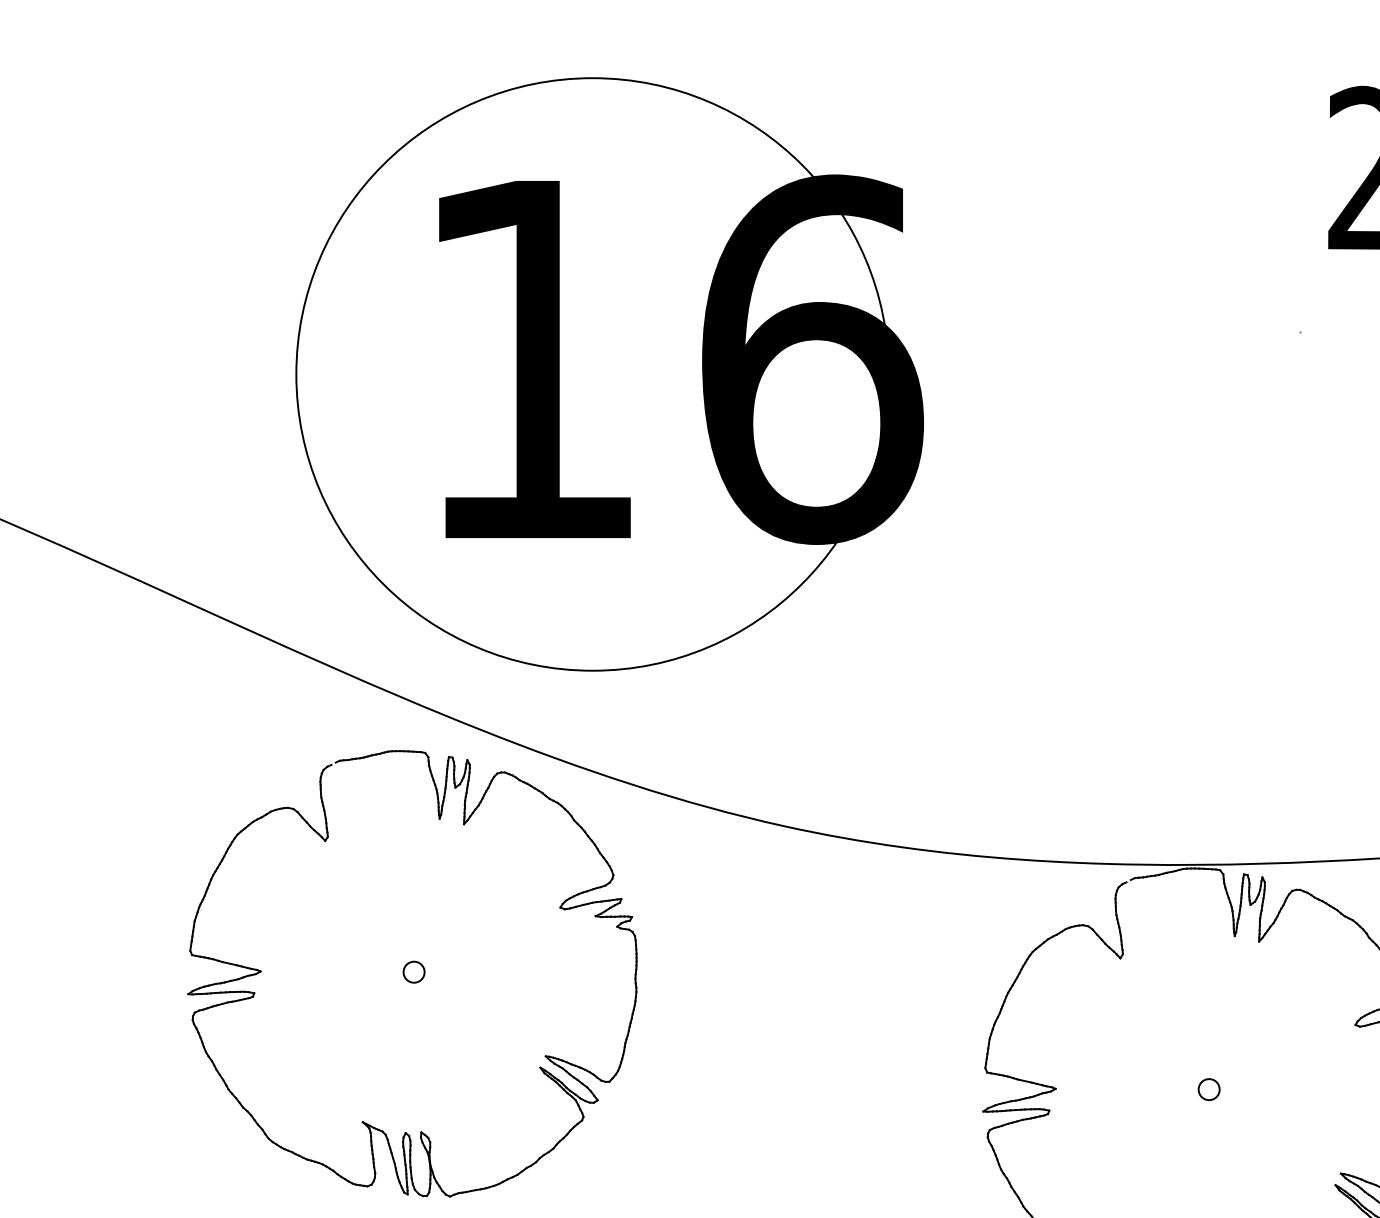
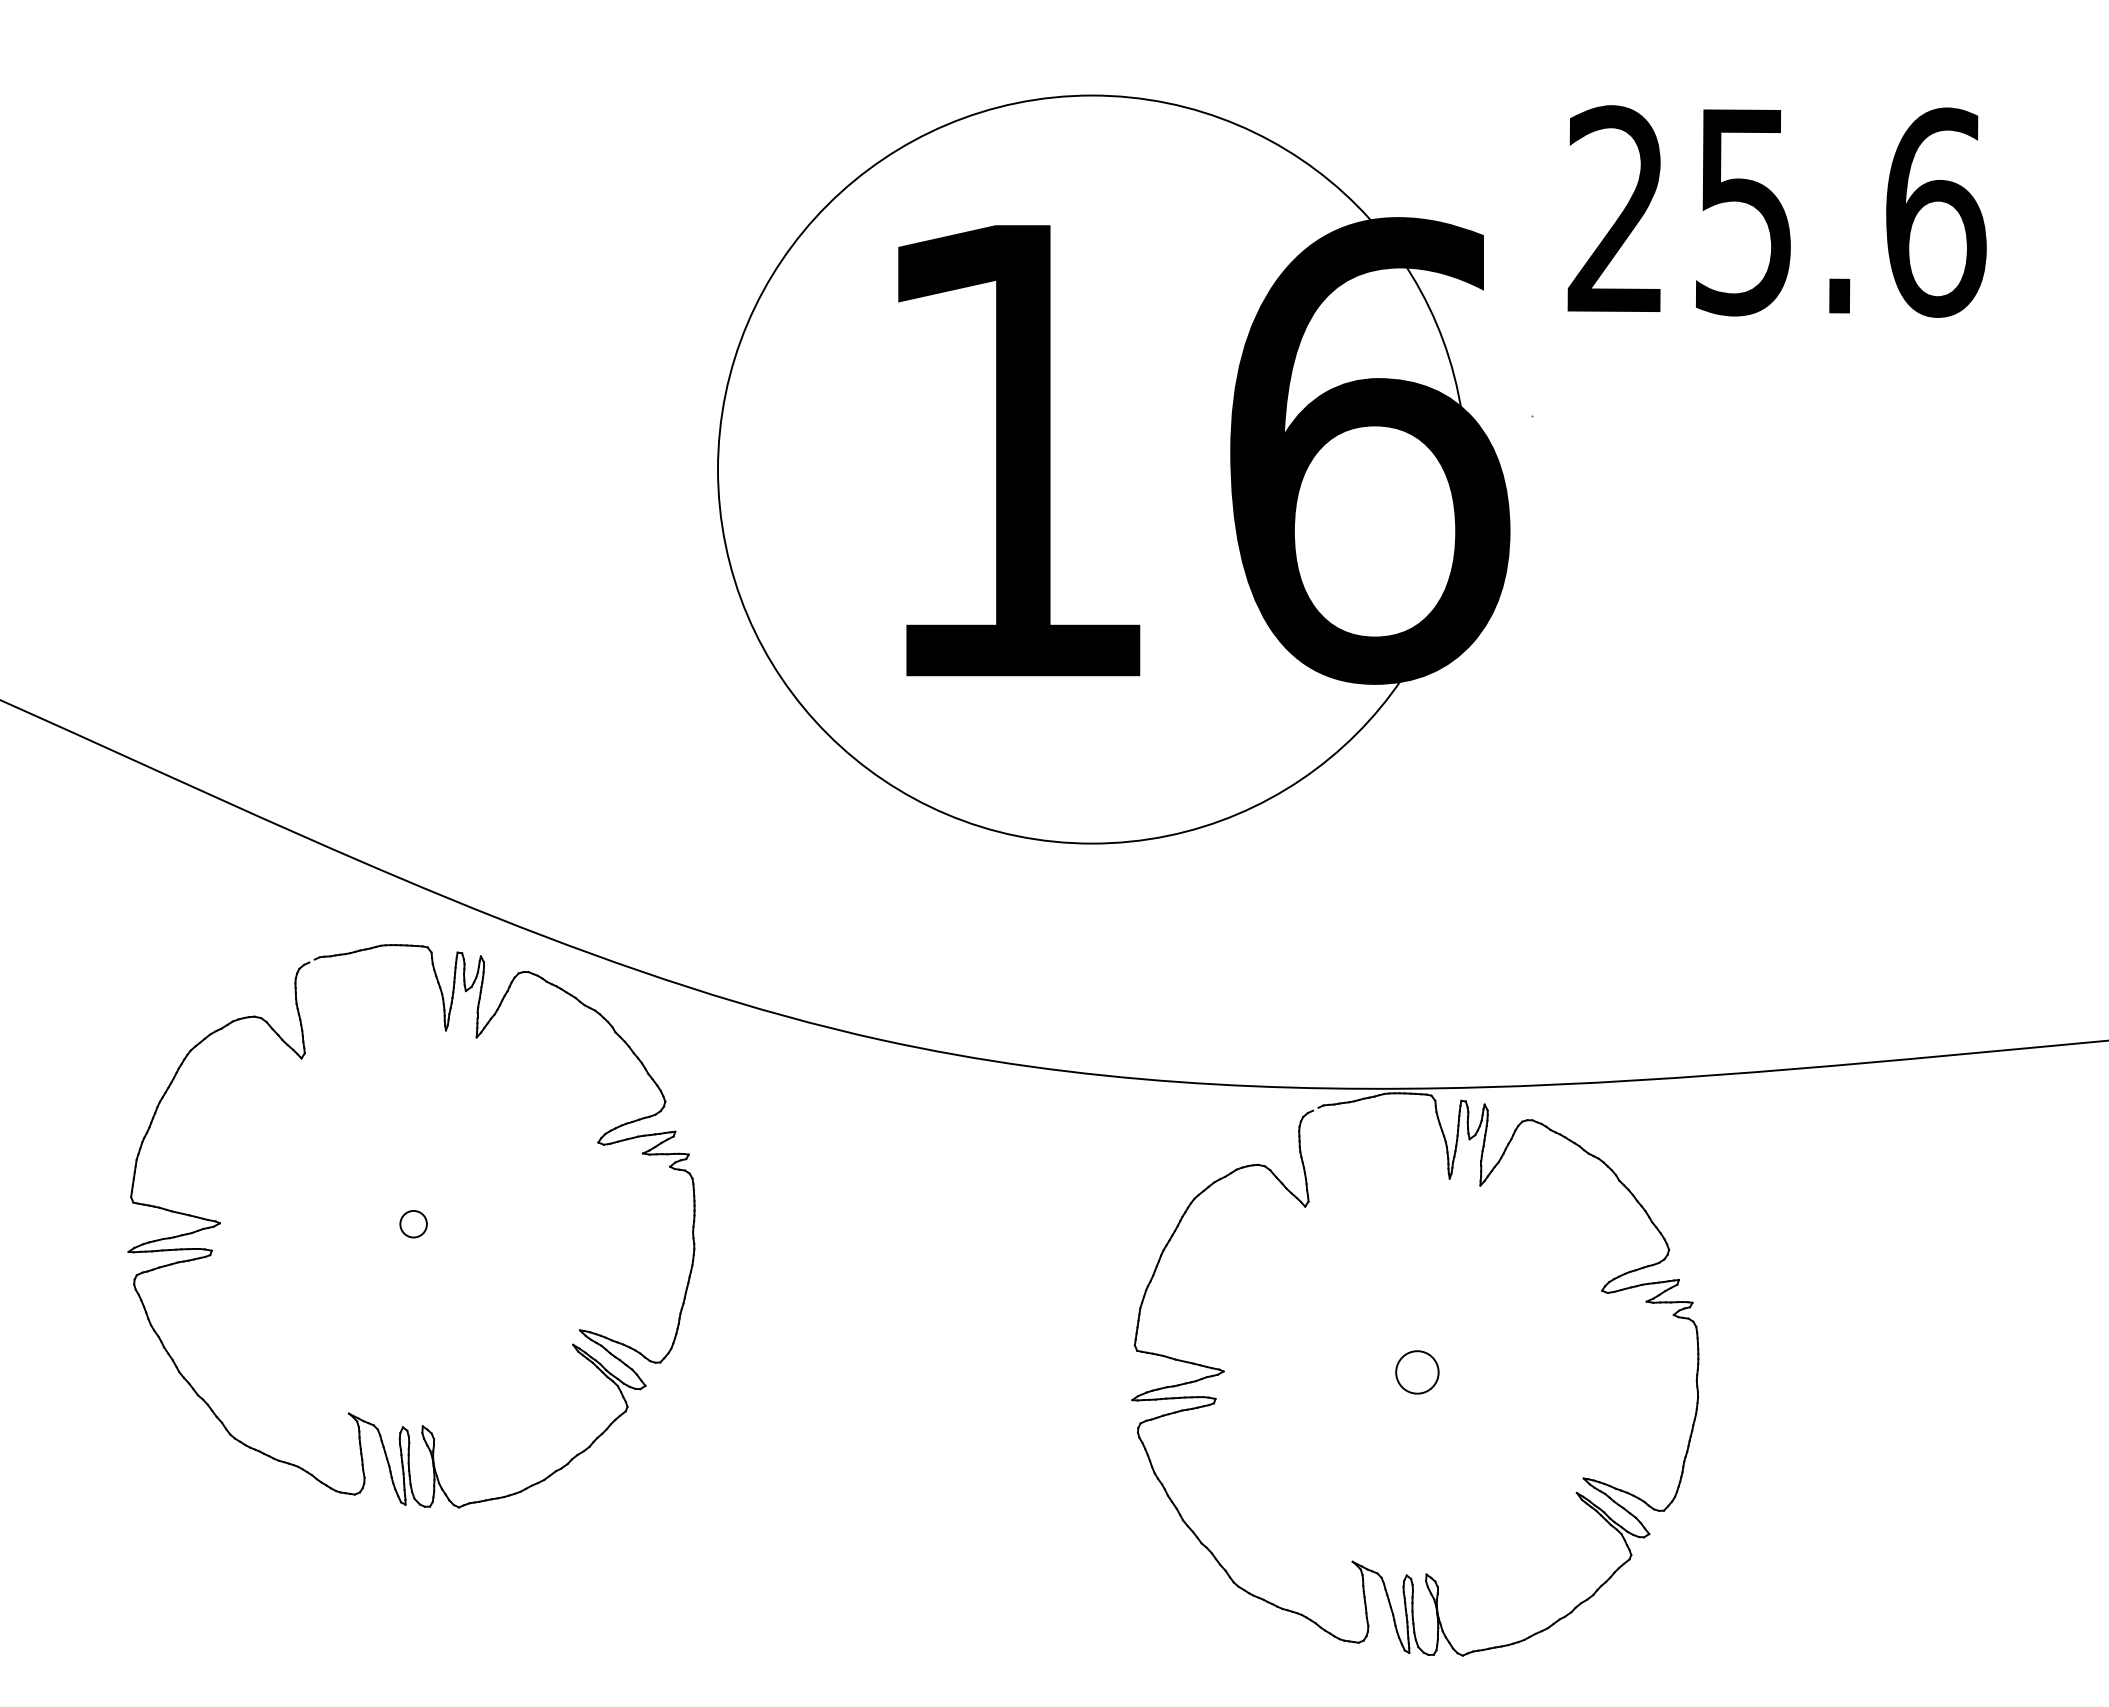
part: (609, 374) -> (1113, 469), moved
circle: (1209, 1089) -> (1417, 1372), size x1.6

